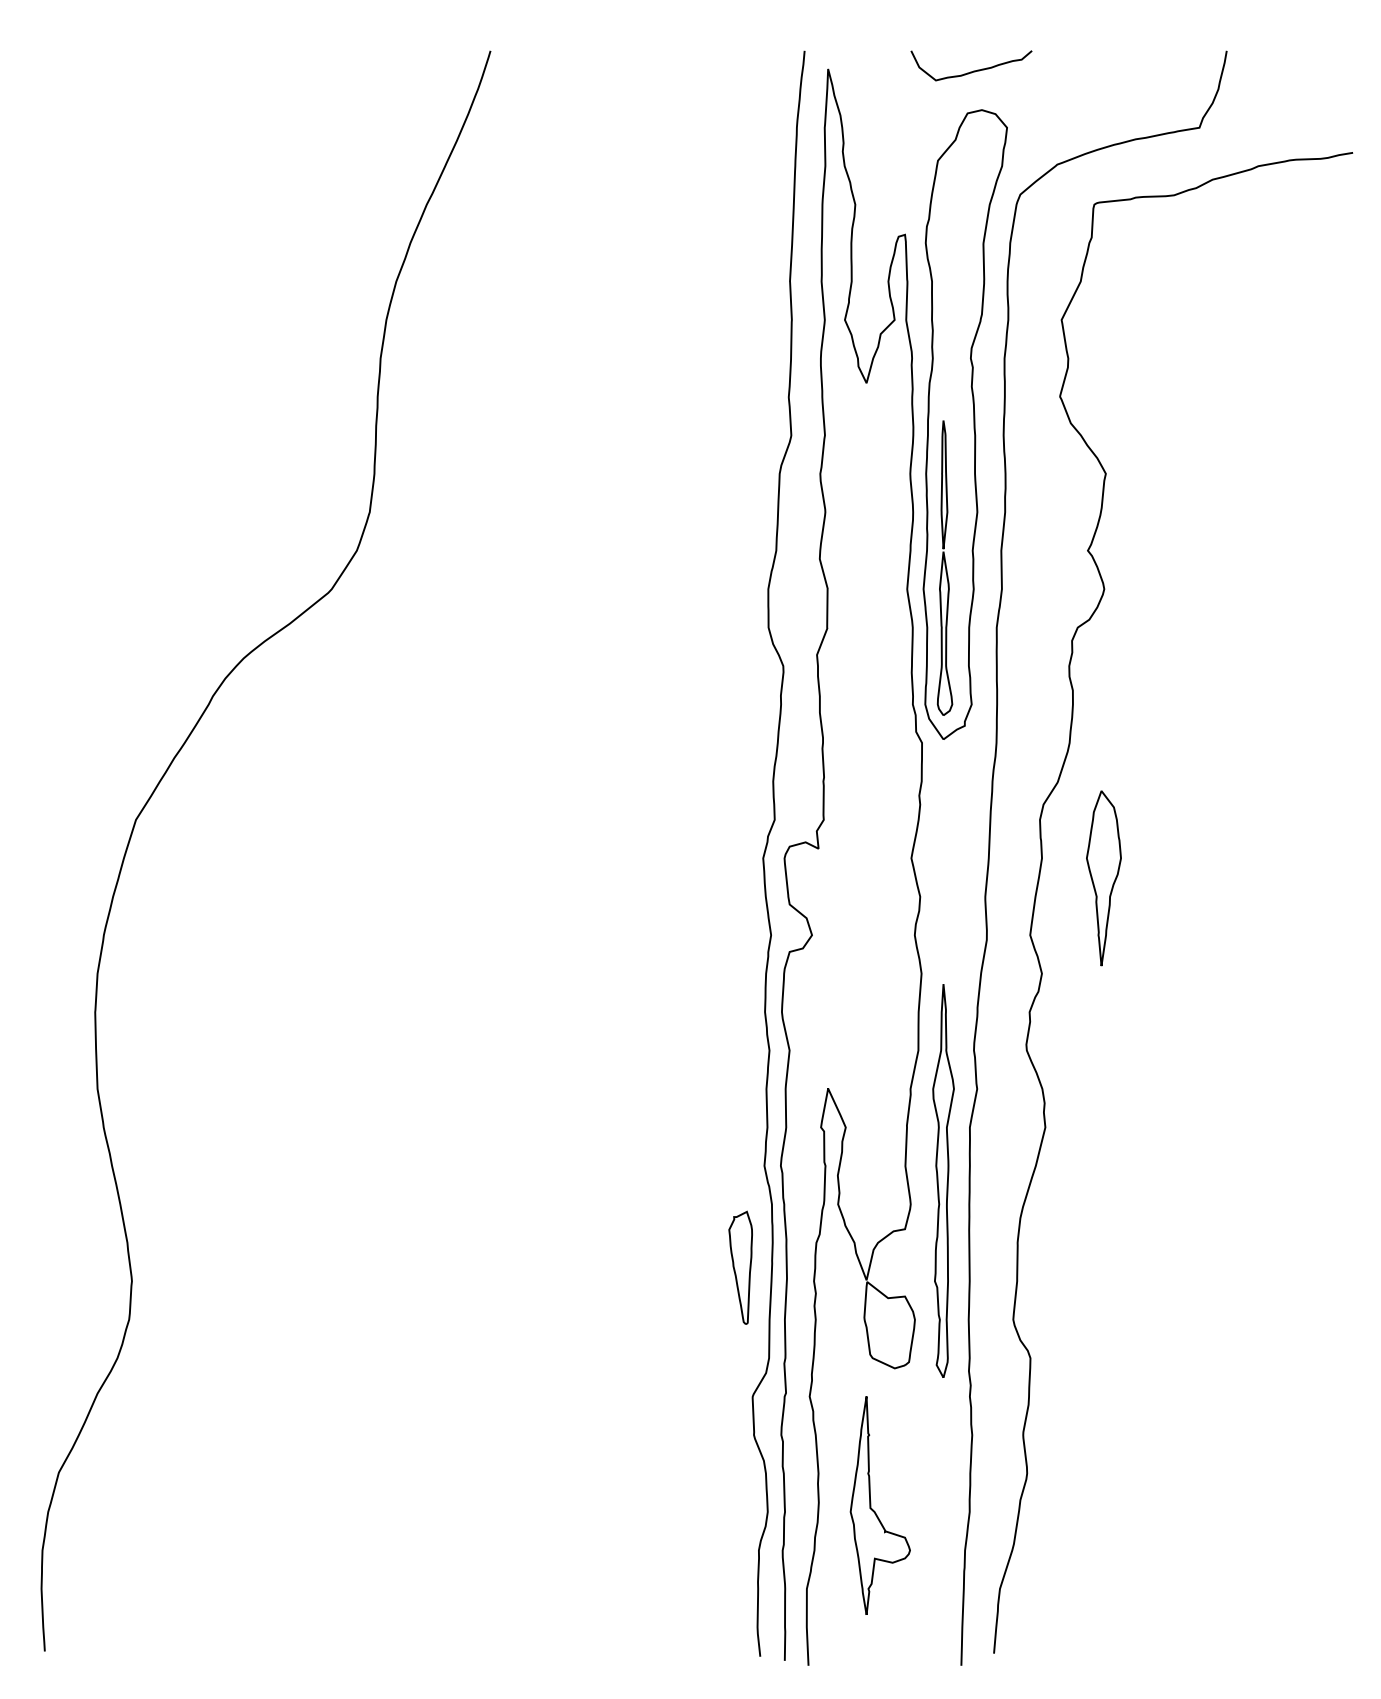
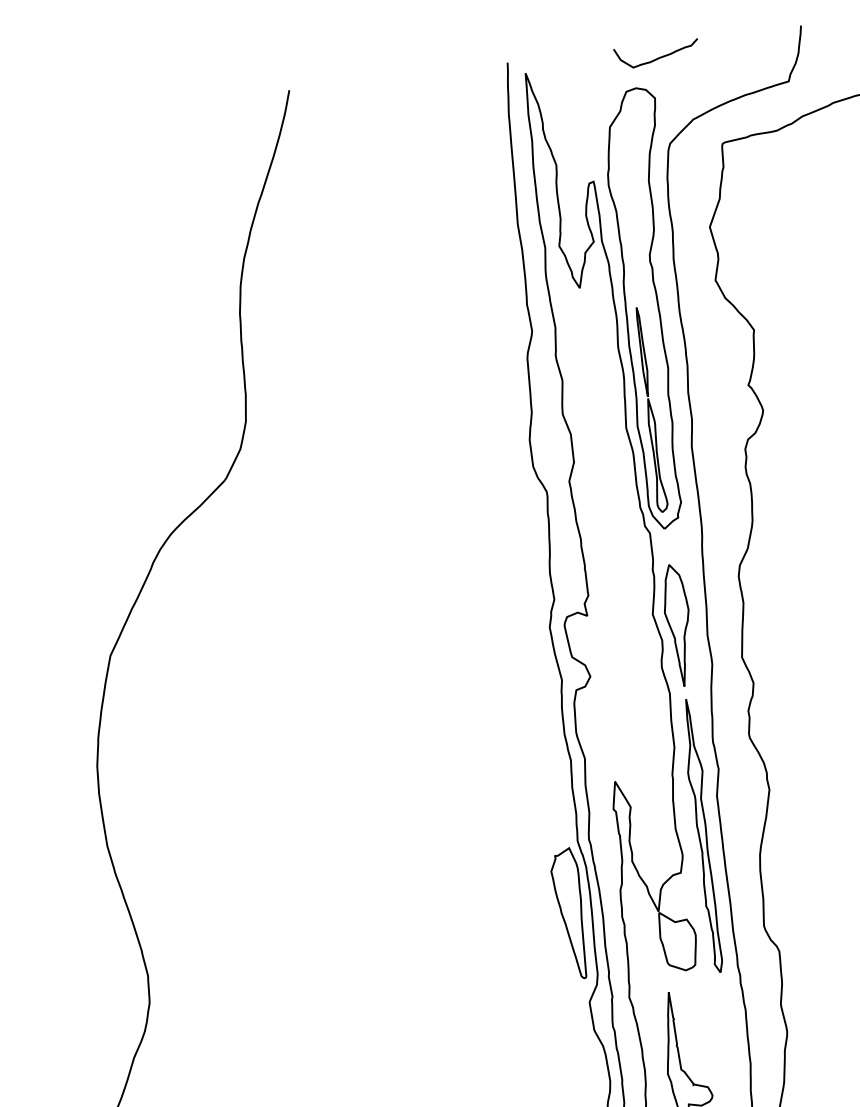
curve: (973, 70) -> (658, 57), moved
part: (1103, 878) -> (678, 625), moved
part: (740, 1267) -> (569, 913), size x1.67

